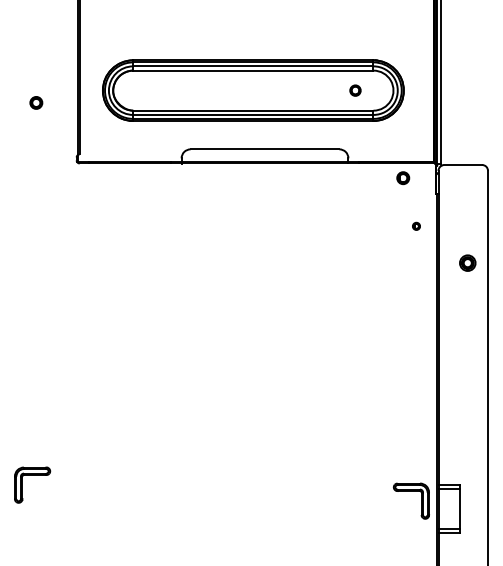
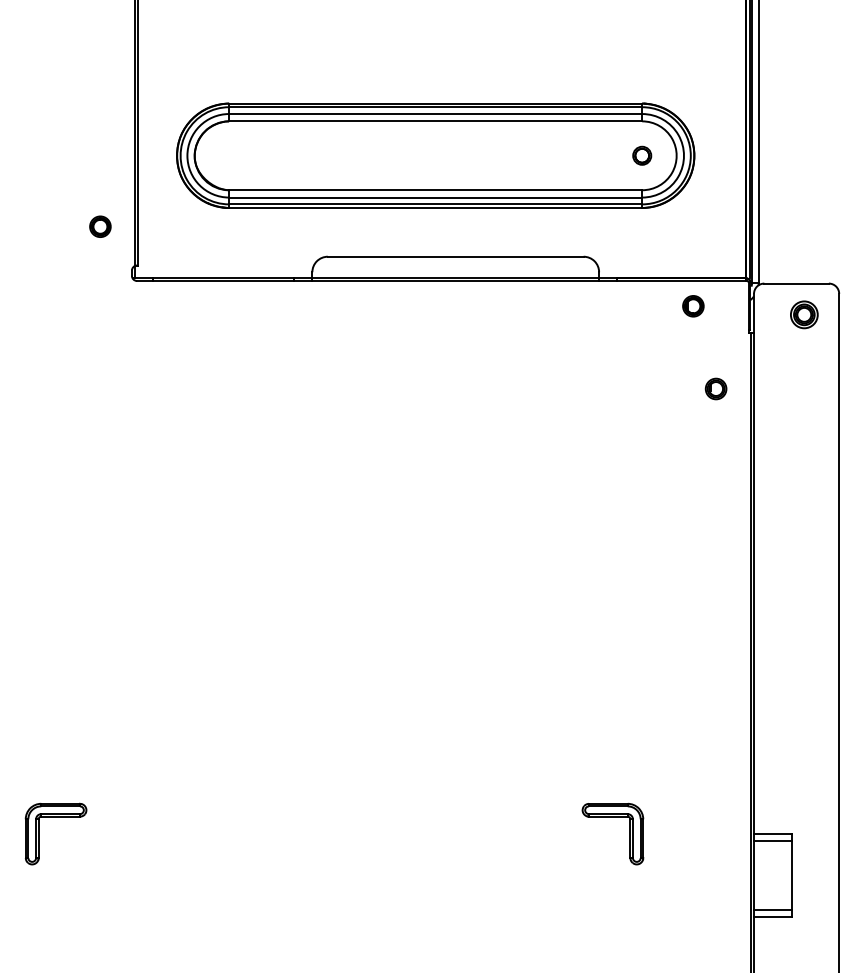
part: (355, 90) -> (642, 155), moved
part: (36, 102) -> (100, 226), moved
part: (416, 226) -> (716, 389), size x1.67
part: (467, 262) -> (803, 313), moved
part: (410, 491) -> (611, 817), moved

